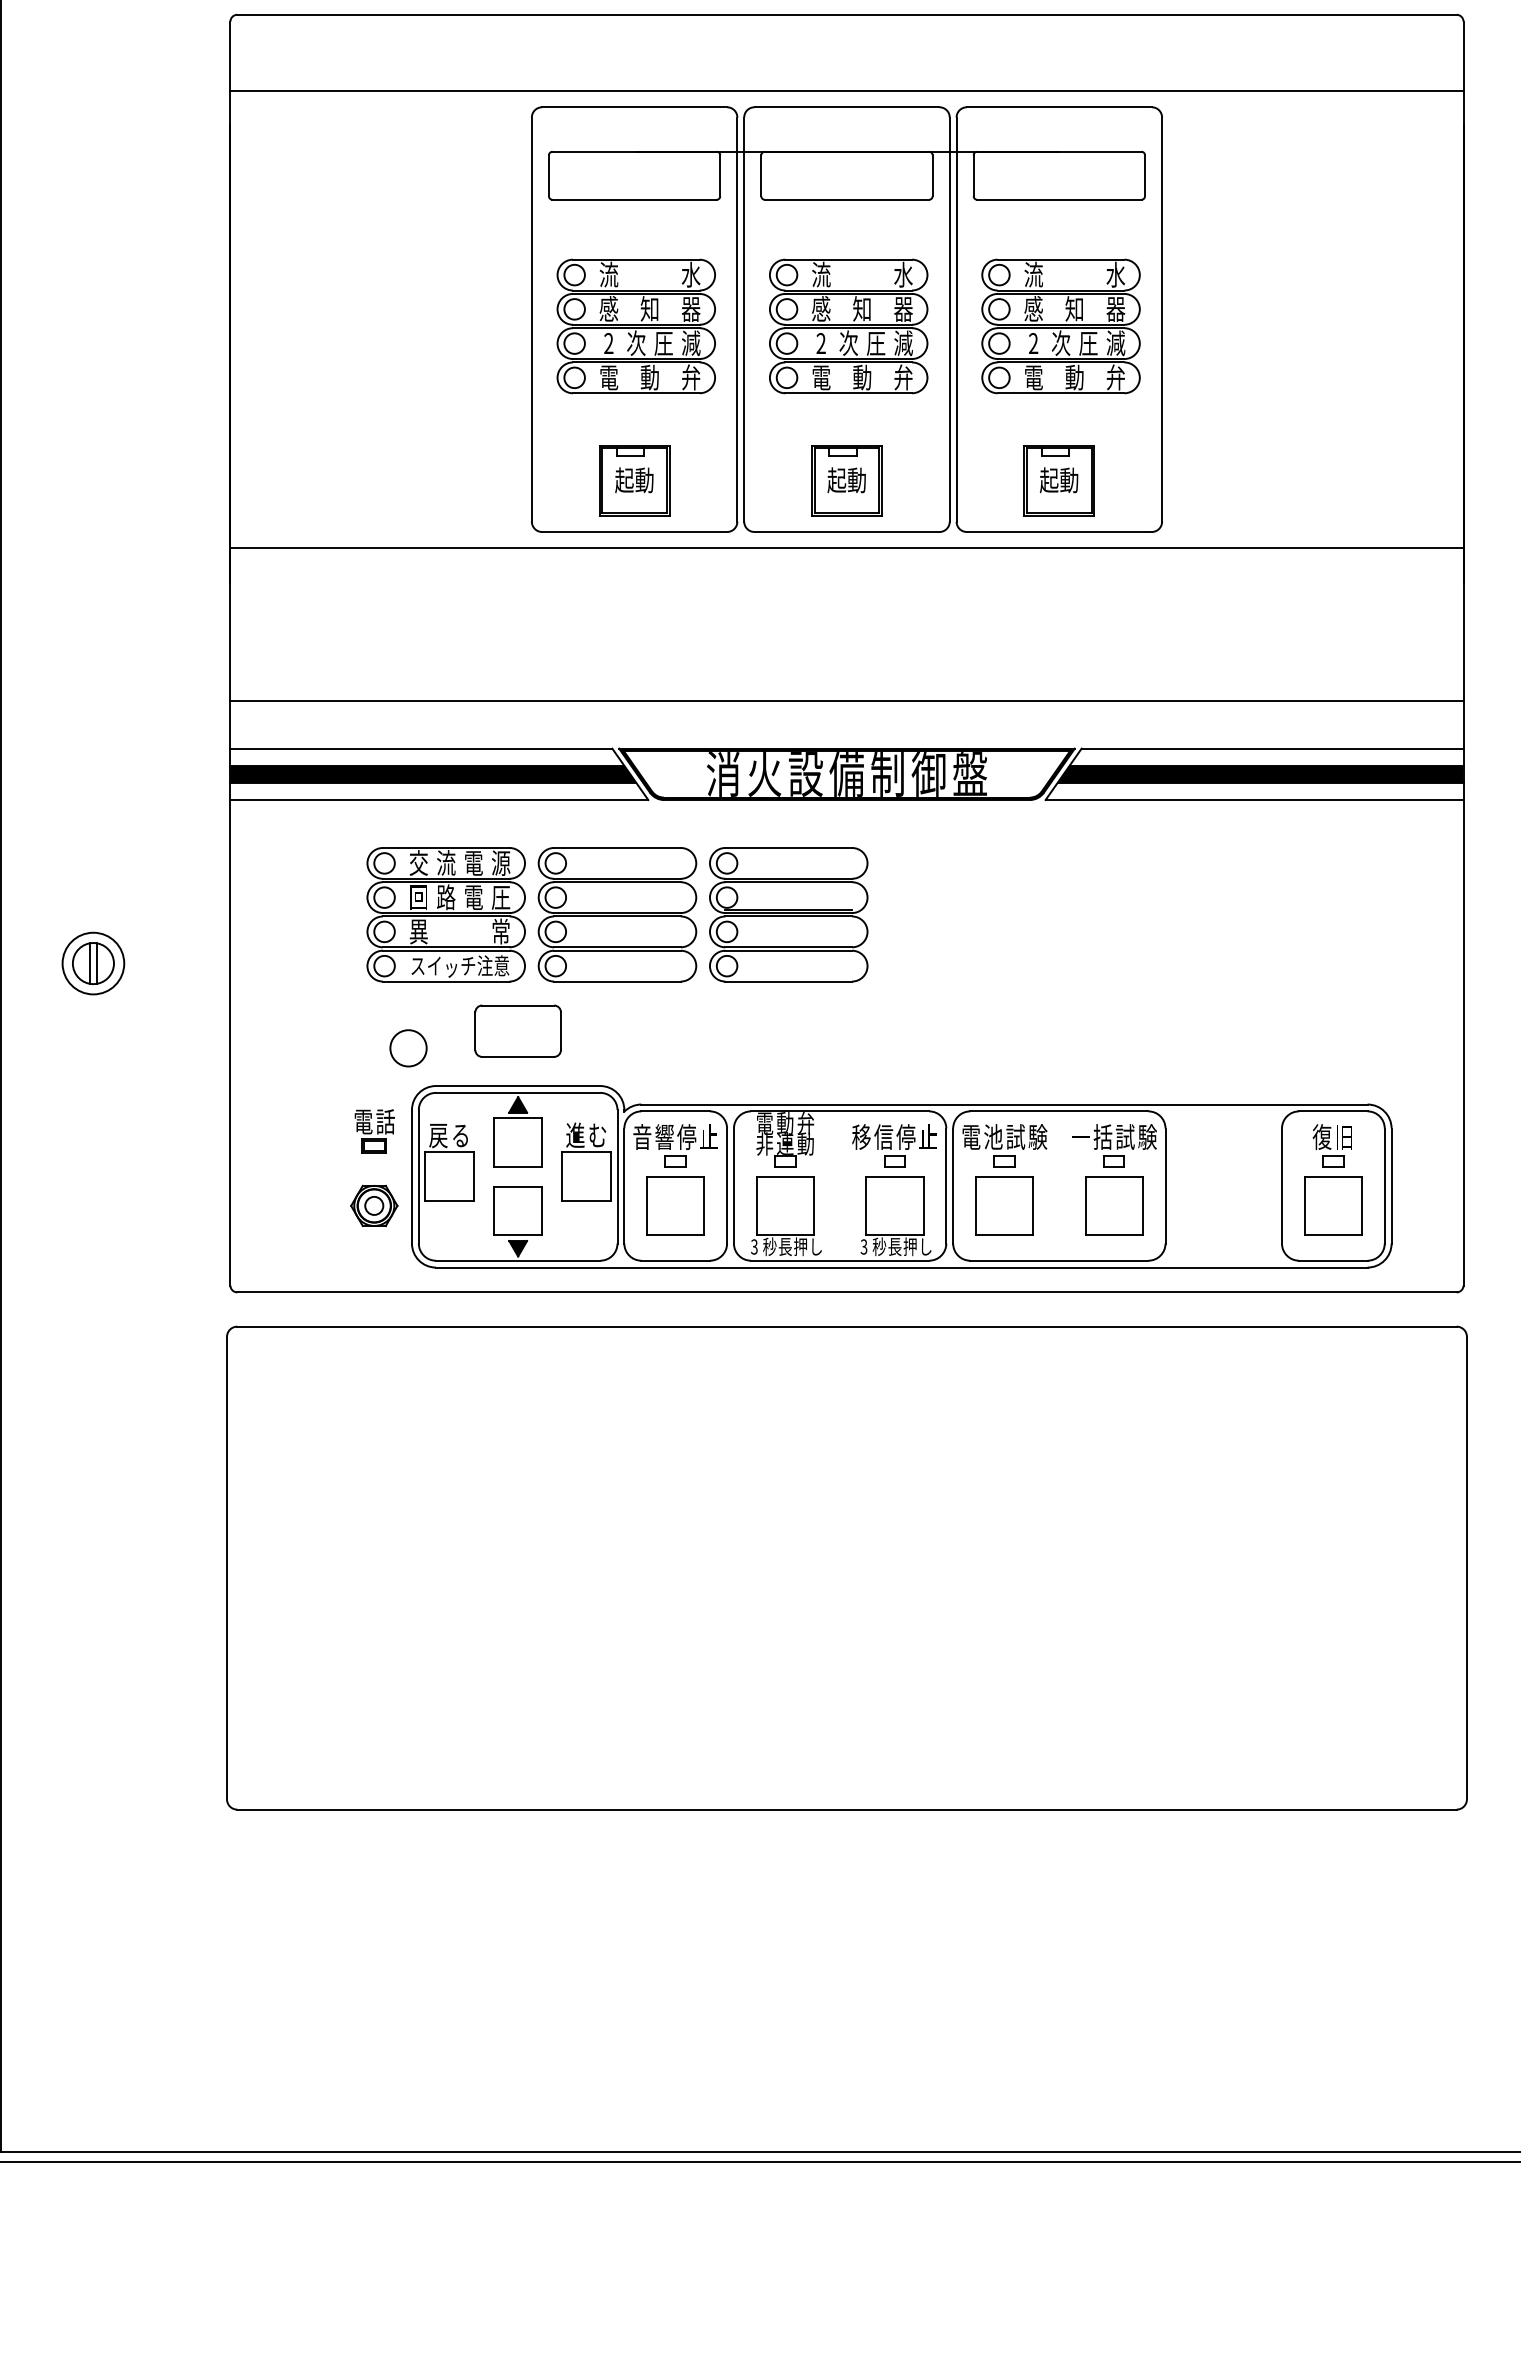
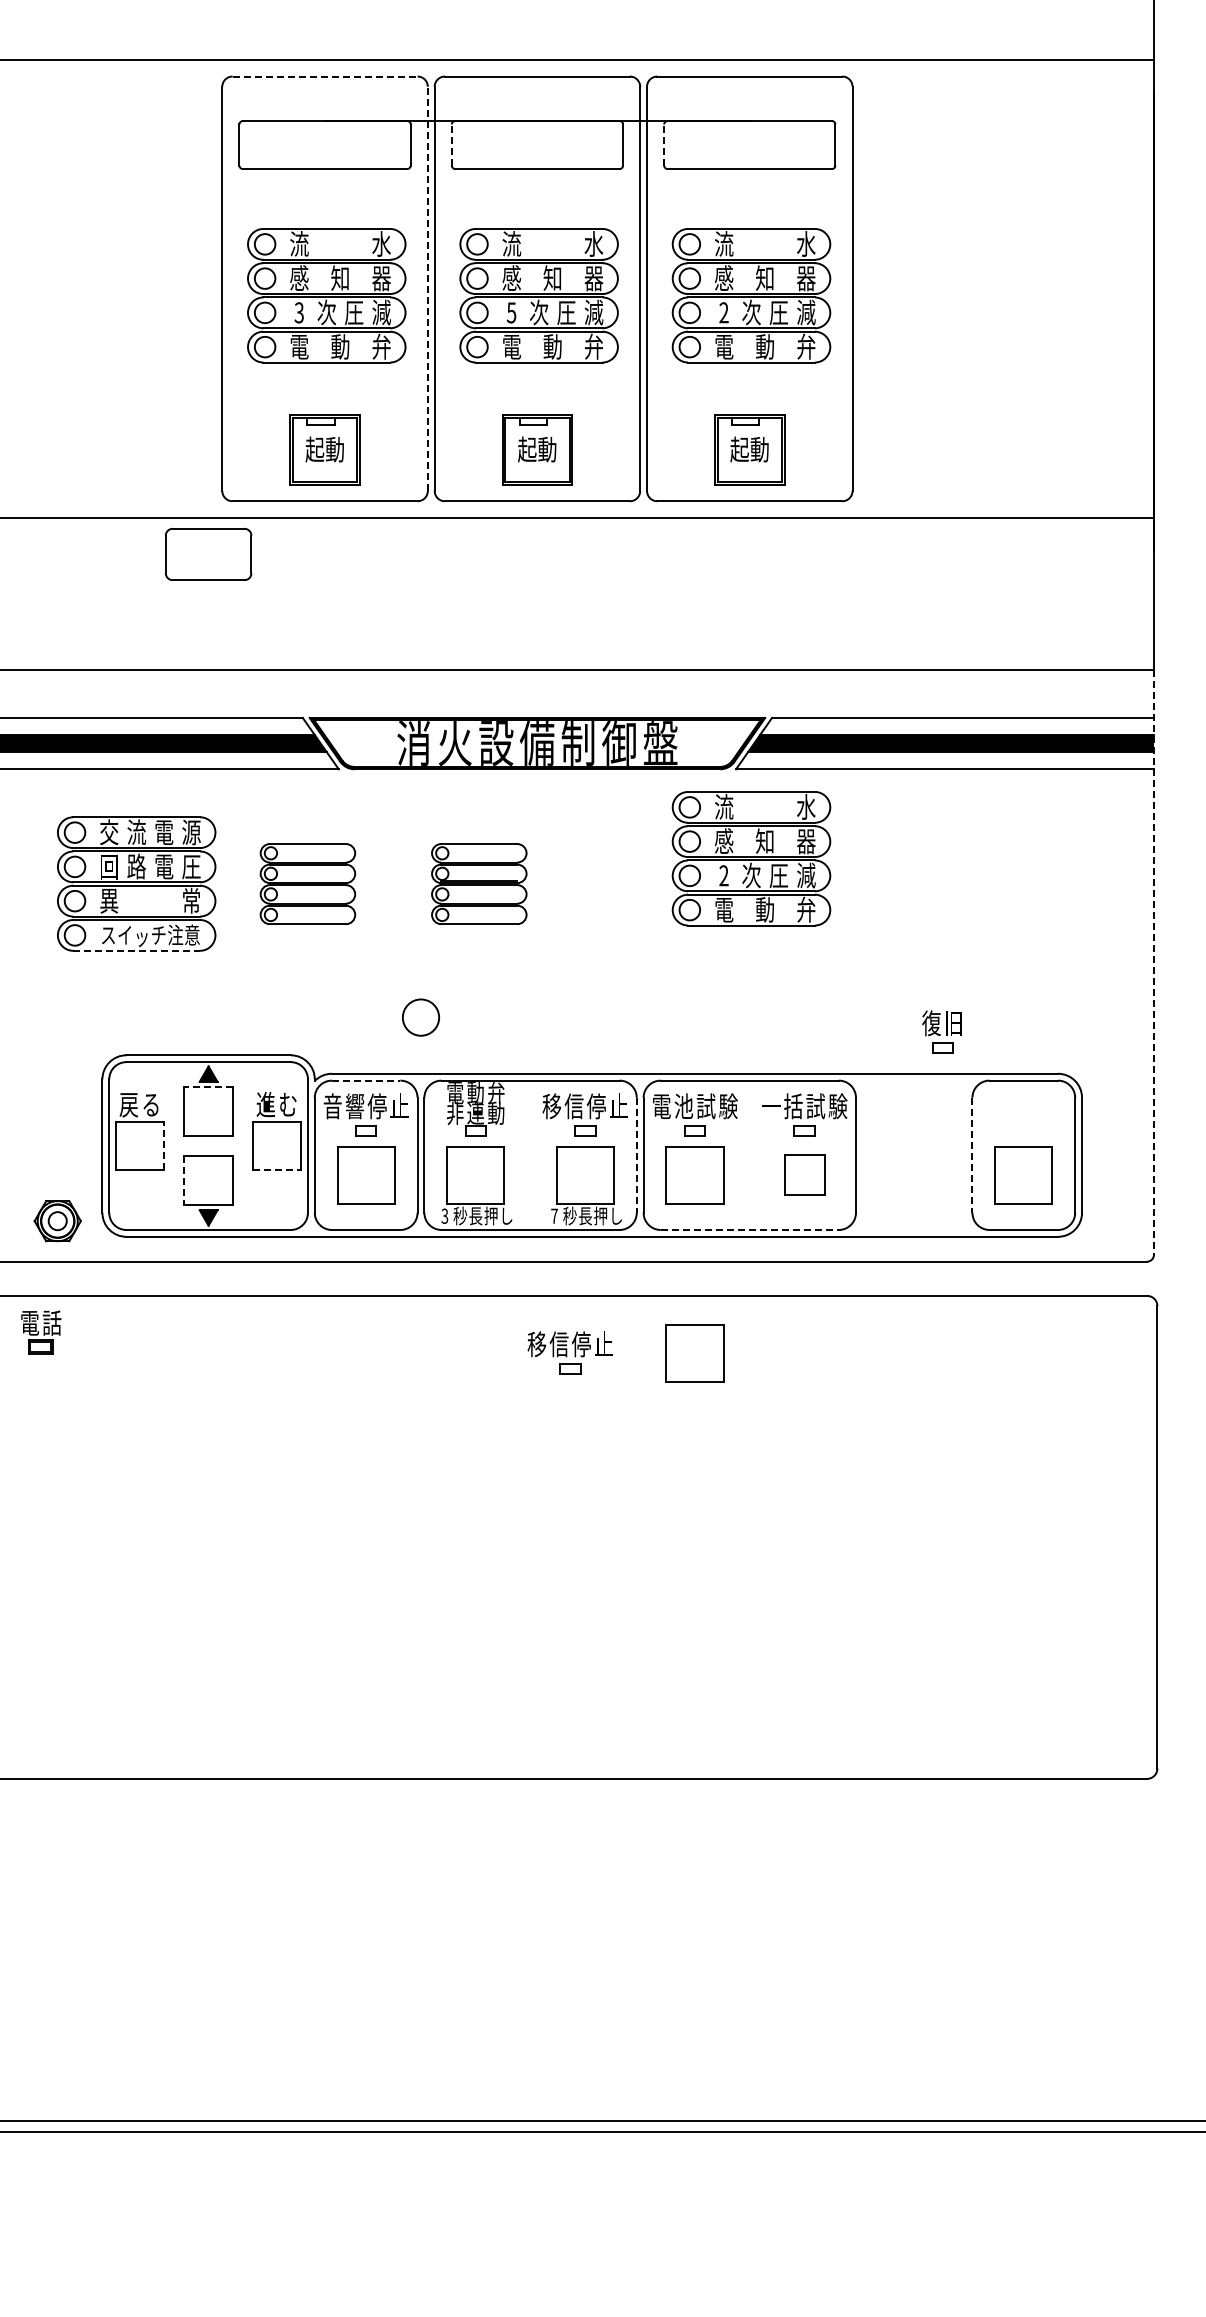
line: (635, 107) -> (325, 76), solid -> dashed
line: (761, 175) -> (451, 144), solid -> dashed
line: (973, 175) -> (663, 144), solid -> dashed
line: (737, 319) -> (427, 288), solid -> dashed
text: (608, 343) -> (298, 312), 2 -> 3
text: (820, 343) -> (510, 312), 2 -> 5
part: (1060, 889) -> (750, 858), added
part: (617, 914) -> (307, 883), size x0.6
part: (788, 914) -> (478, 883), size x0.6
line: (446, 981) -> (136, 950), solid -> dashed
line: (1463, 993) -> (1153, 962), solid -> dashed
part: (517, 1030) -> (207, 553), moved
circle: (408, 1048) -> (420, 1017), moved
line: (676, 1111) -> (366, 1080), solid -> dashed
line: (517, 1118) -> (207, 1087), solid -> dashed
part: (374, 1131) -> (40, 1332), moved
part: (1331, 1145) -> (940, 1031), moved
line: (473, 1176) -> (163, 1145), solid -> dashed
line: (946, 1186) -> (636, 1155), solid -> dashed
line: (1281, 1186) -> (971, 1155), solid -> dashed
line: (587, 1201) -> (277, 1170), solid -> dashed
part: (374, 1205) -> (57, 1220), moved
part: (1114, 1205) -> (804, 1174), size x0.7
line: (493, 1211) -> (183, 1180), solid -> dashed
text: (863, 1246) -> (553, 1215), 3 -> 7
line: (1059, 1260) -> (749, 1229), solid -> dashed
part: (879, 1383) -> (569, 1352), added
part: (1004, 1383) -> (694, 1352), added

